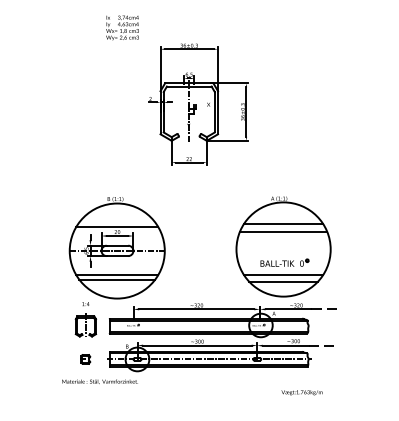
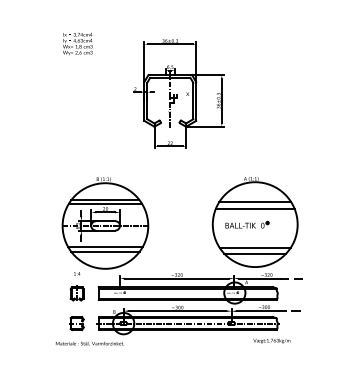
text: (122, 27) -> (77, 43), moved
line: (117, 222) -> (105, 200), added
part: (284, 262) -> (247, 224), moved
part: (85, 325) -> (76, 293), size x0.71
part: (85, 359) -> (76, 323), size x1.67
text: (301, 392) -> (271, 340), moved

